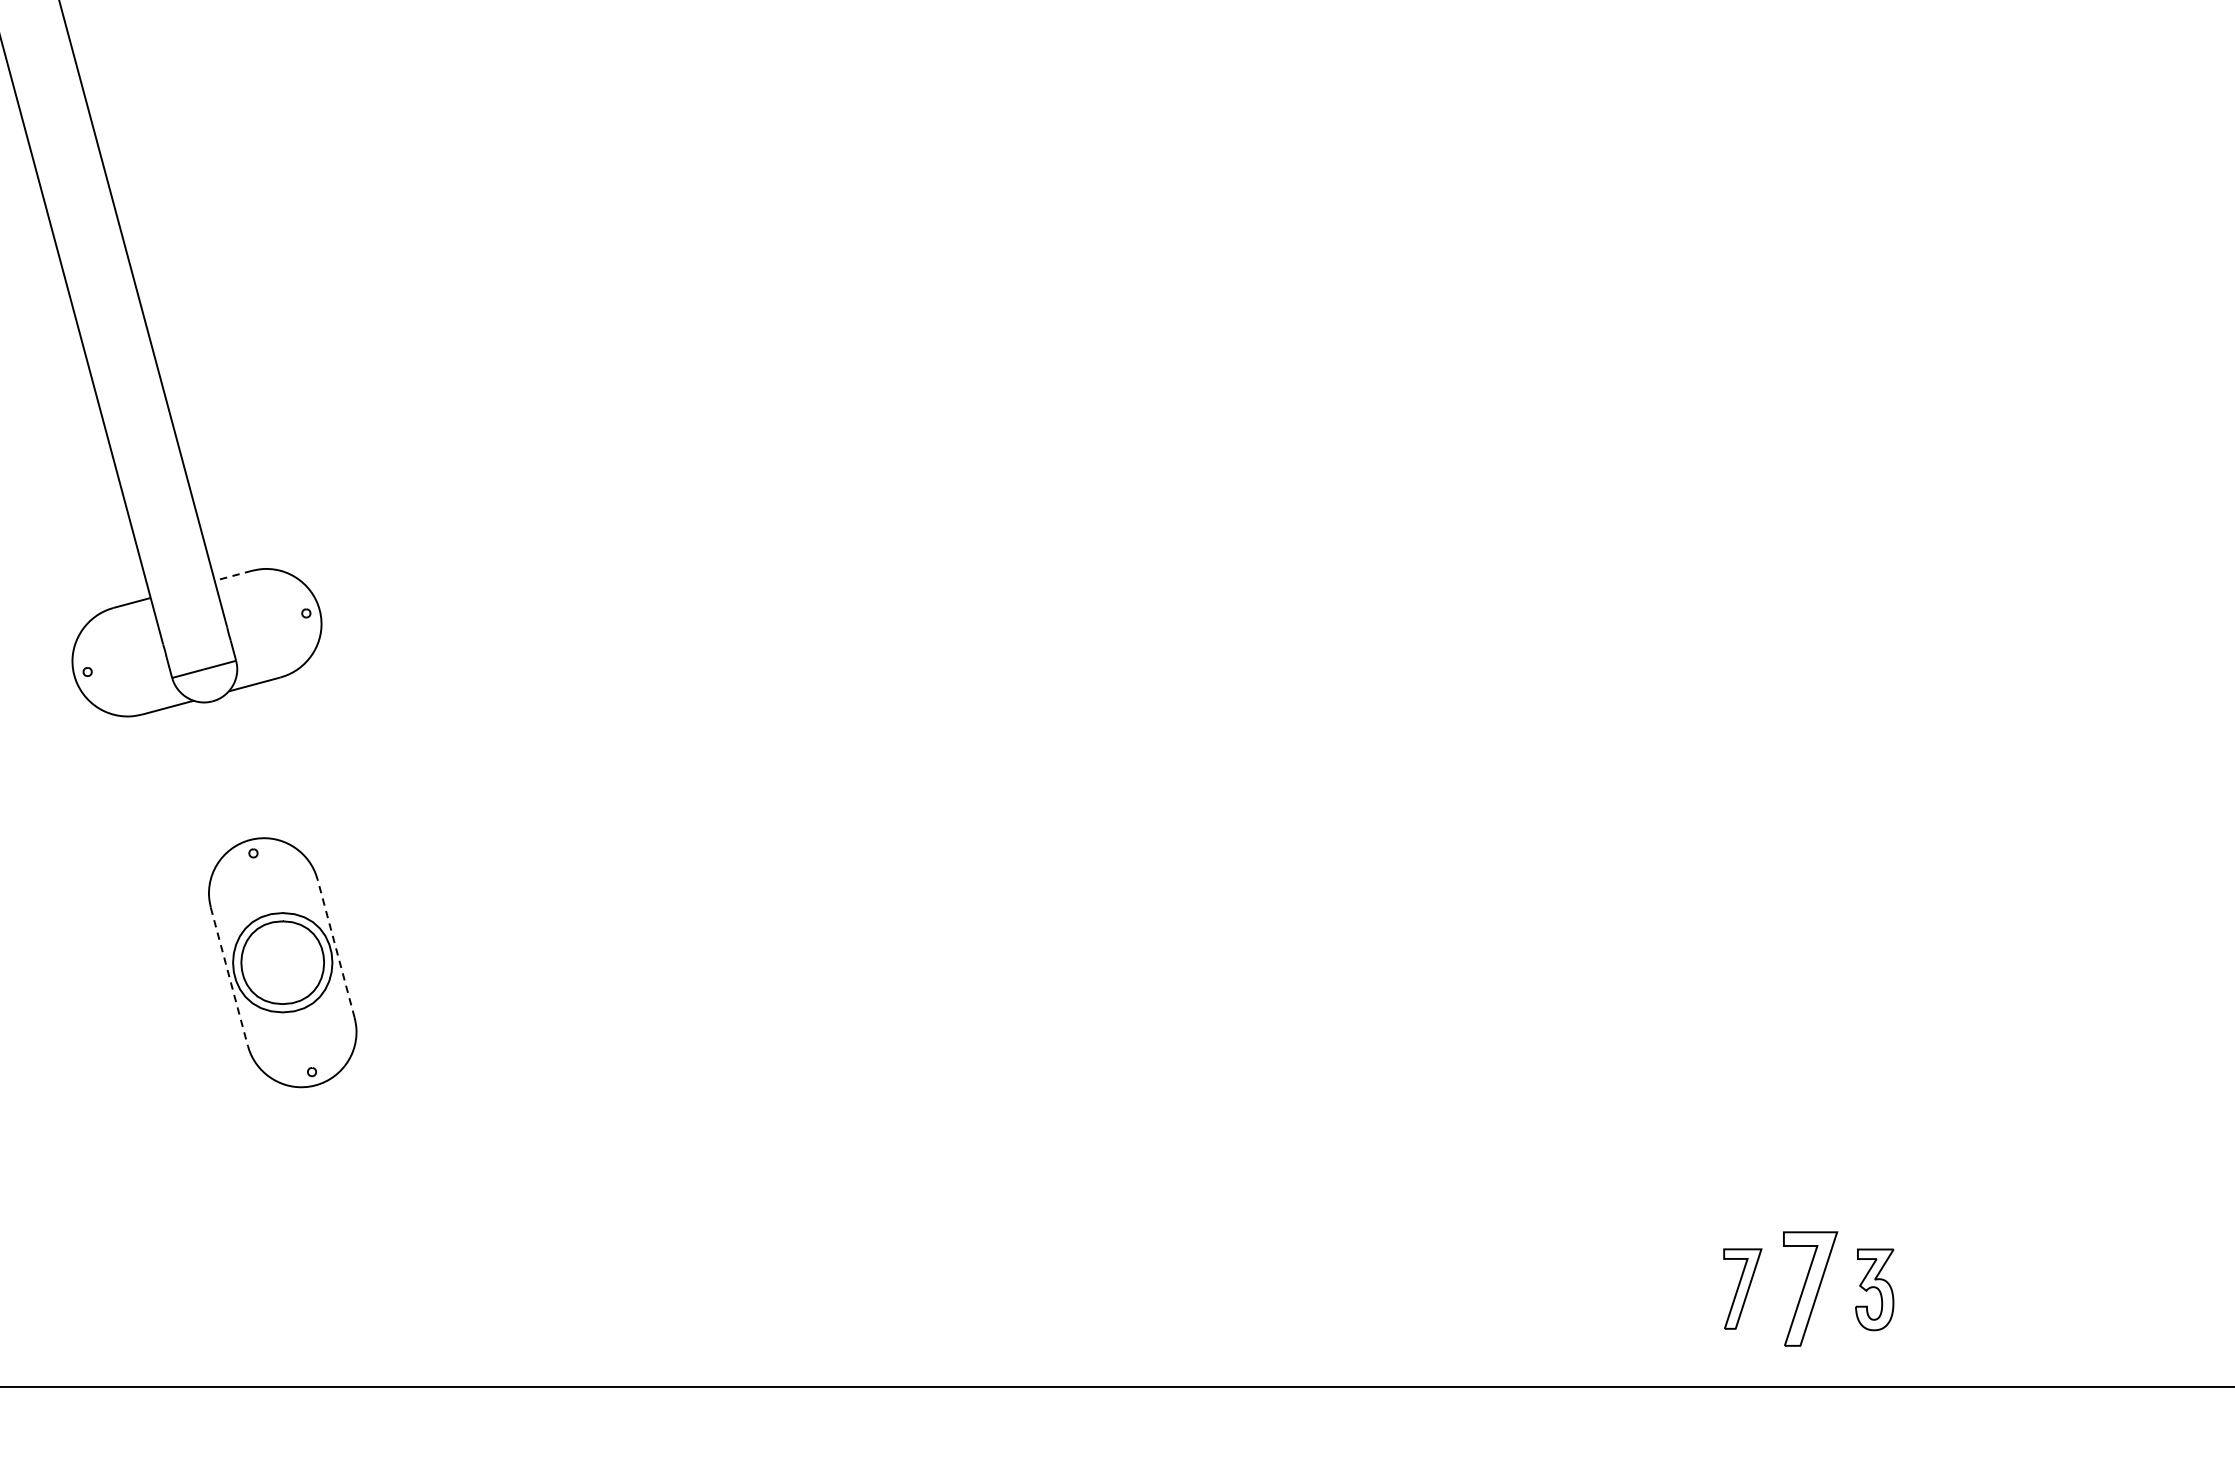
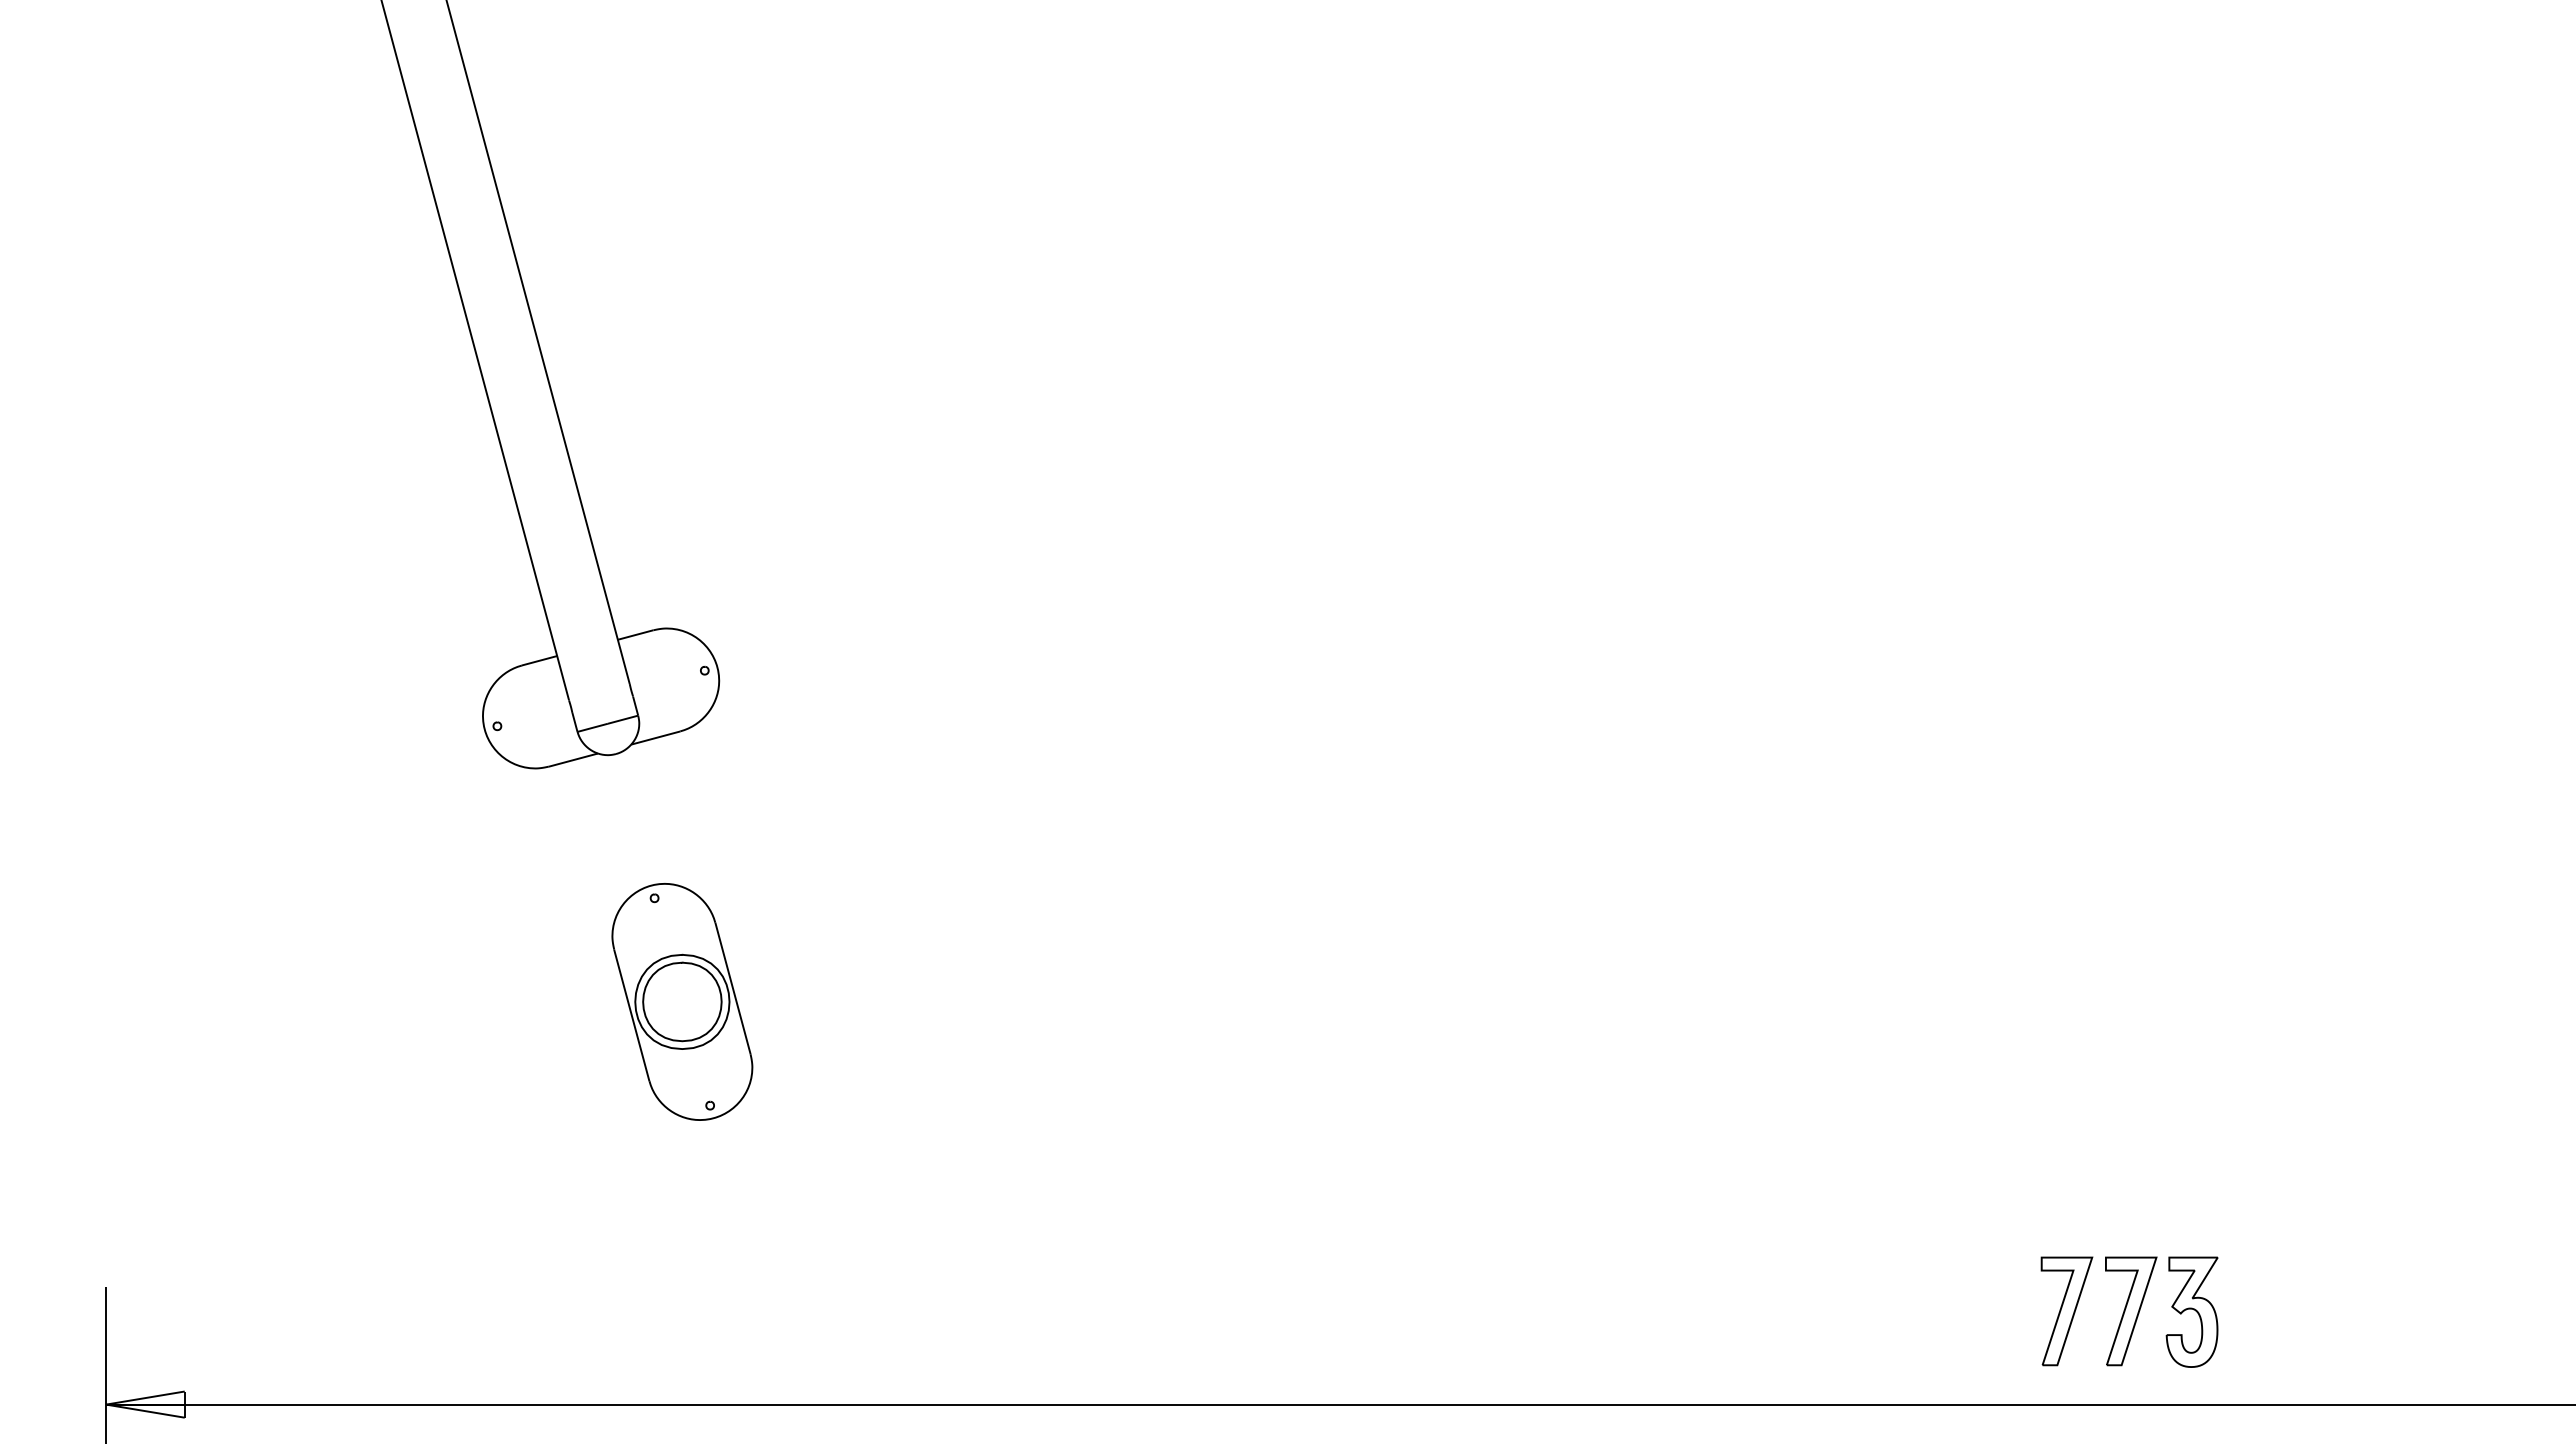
line: (233, 576) -> (635, 635), dashed -> solid
line: (335, 947) -> (732, 987), dashed -> solid
line: (229, 978) -> (631, 1016), dashed -> solid
part: (1742, 1289) -> (2066, 1311), size x1.43
part: (1874, 1289) -> (2191, 1311), size x1.43

